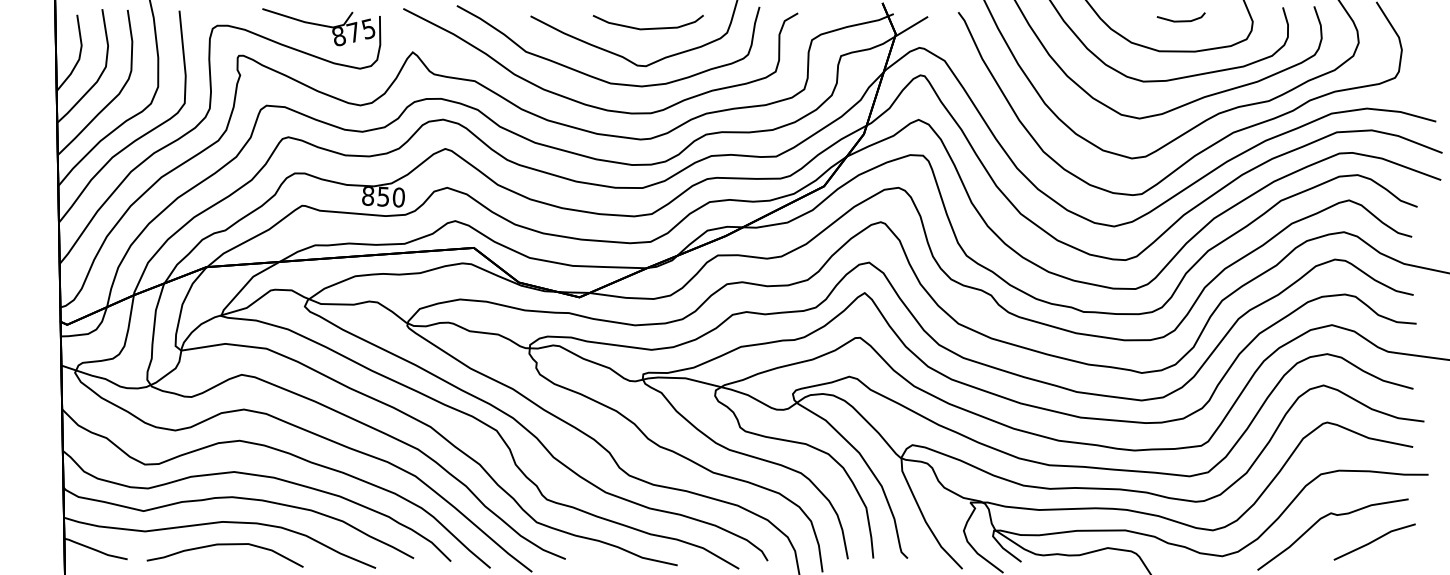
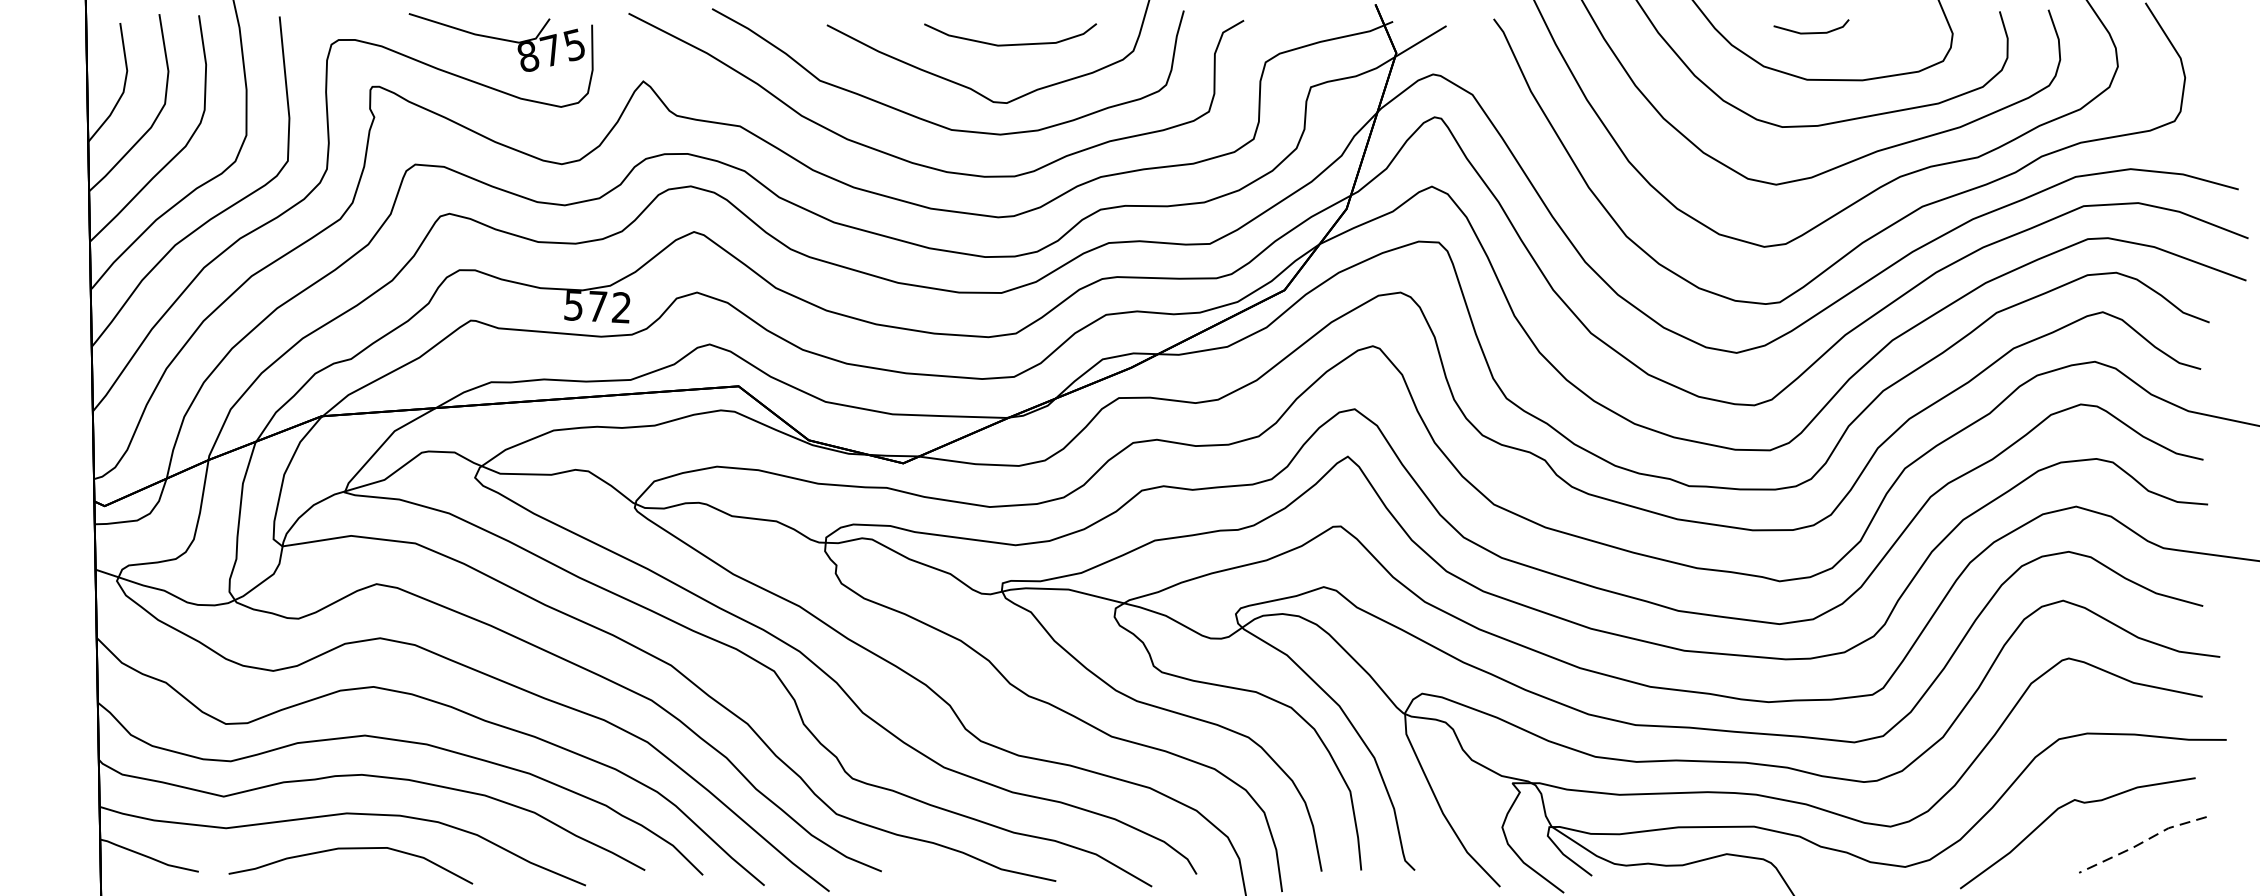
line: (1180, 20) -> (1810, 31), moved
text: (383, 196) -> (597, 306), 850 -> 572
line: (1374, 540) -> (2142, 842), solid -> dashed

